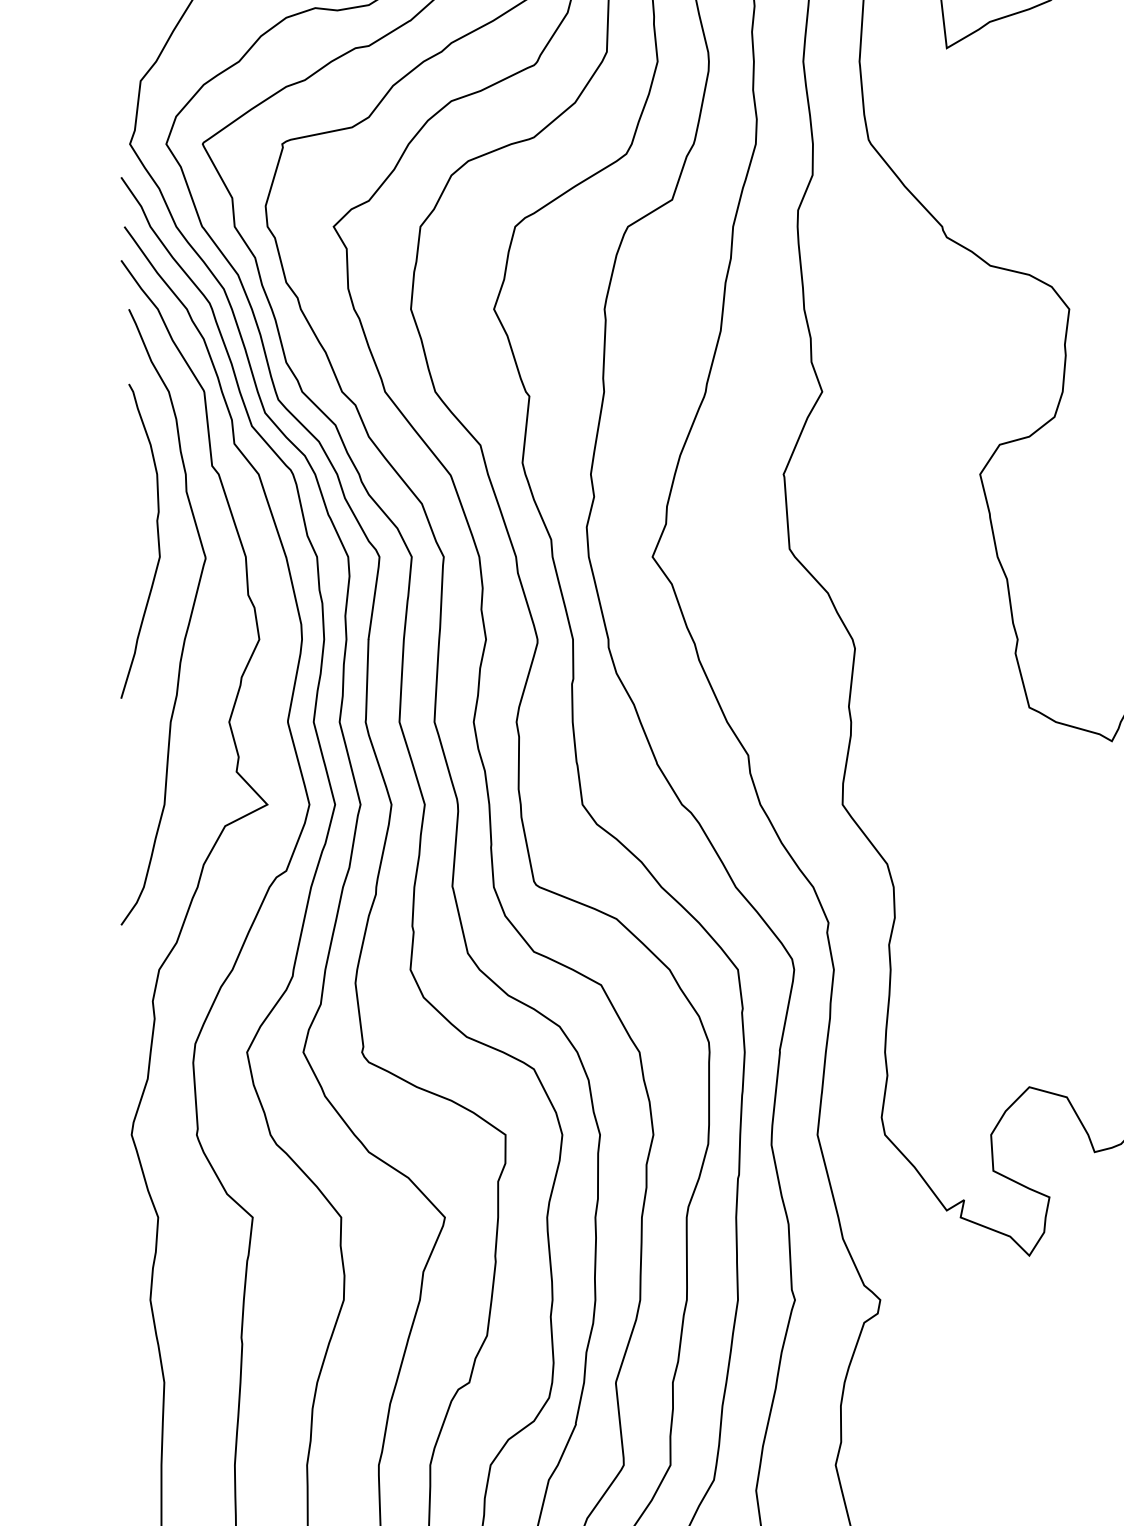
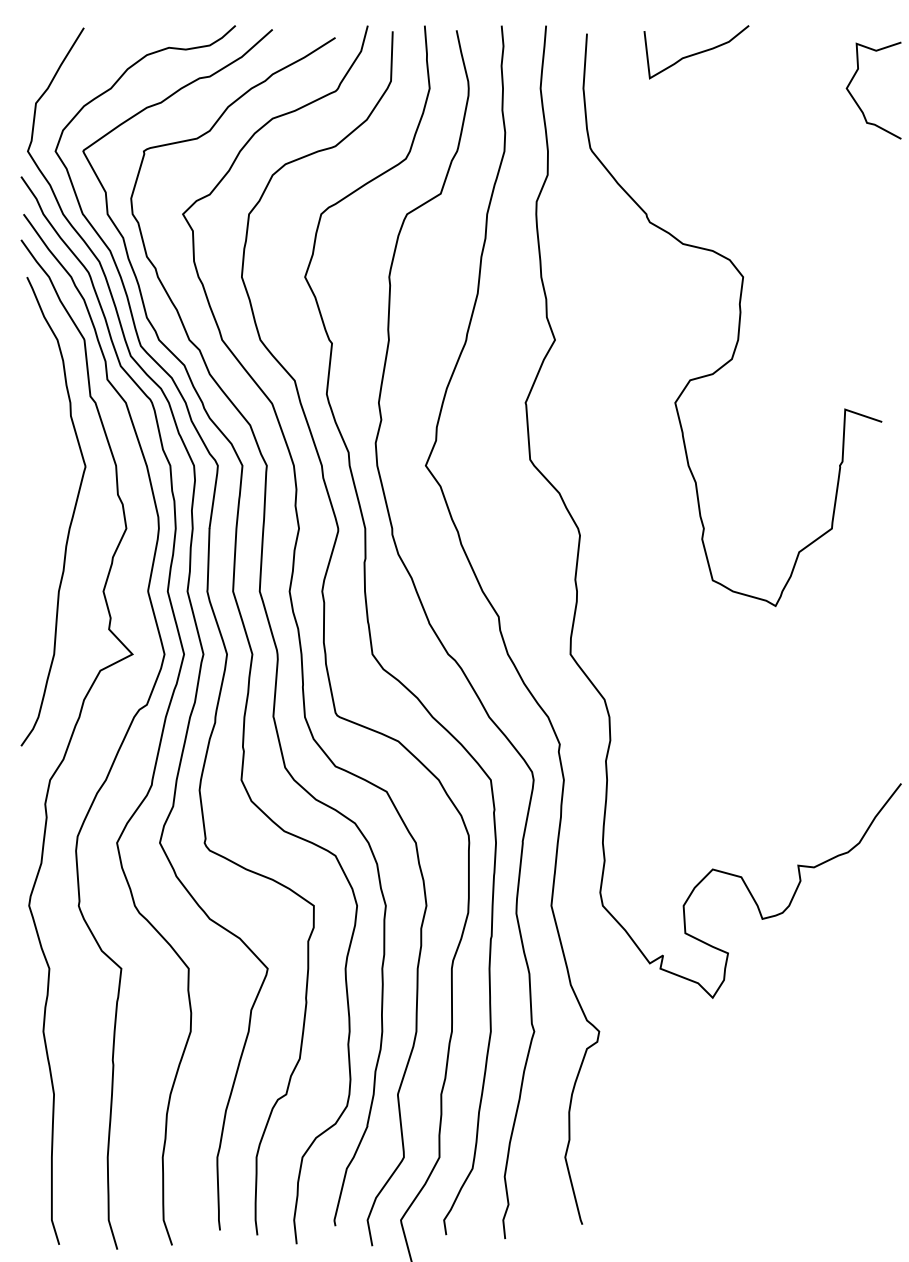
curve: (157, 540) -> (48, 453), removed

